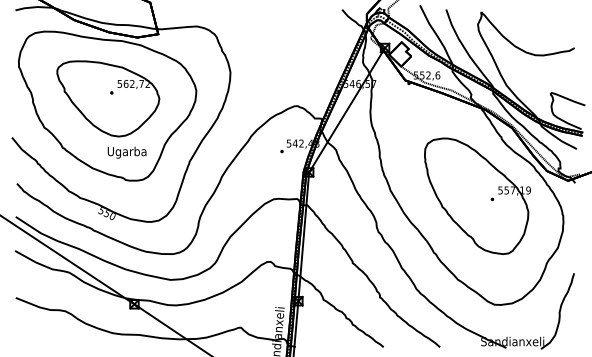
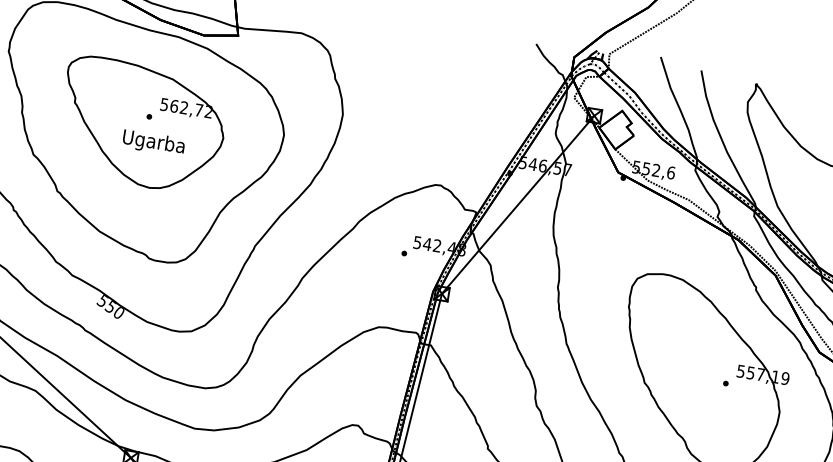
text: (126, 152) -> (152, 142), moved

